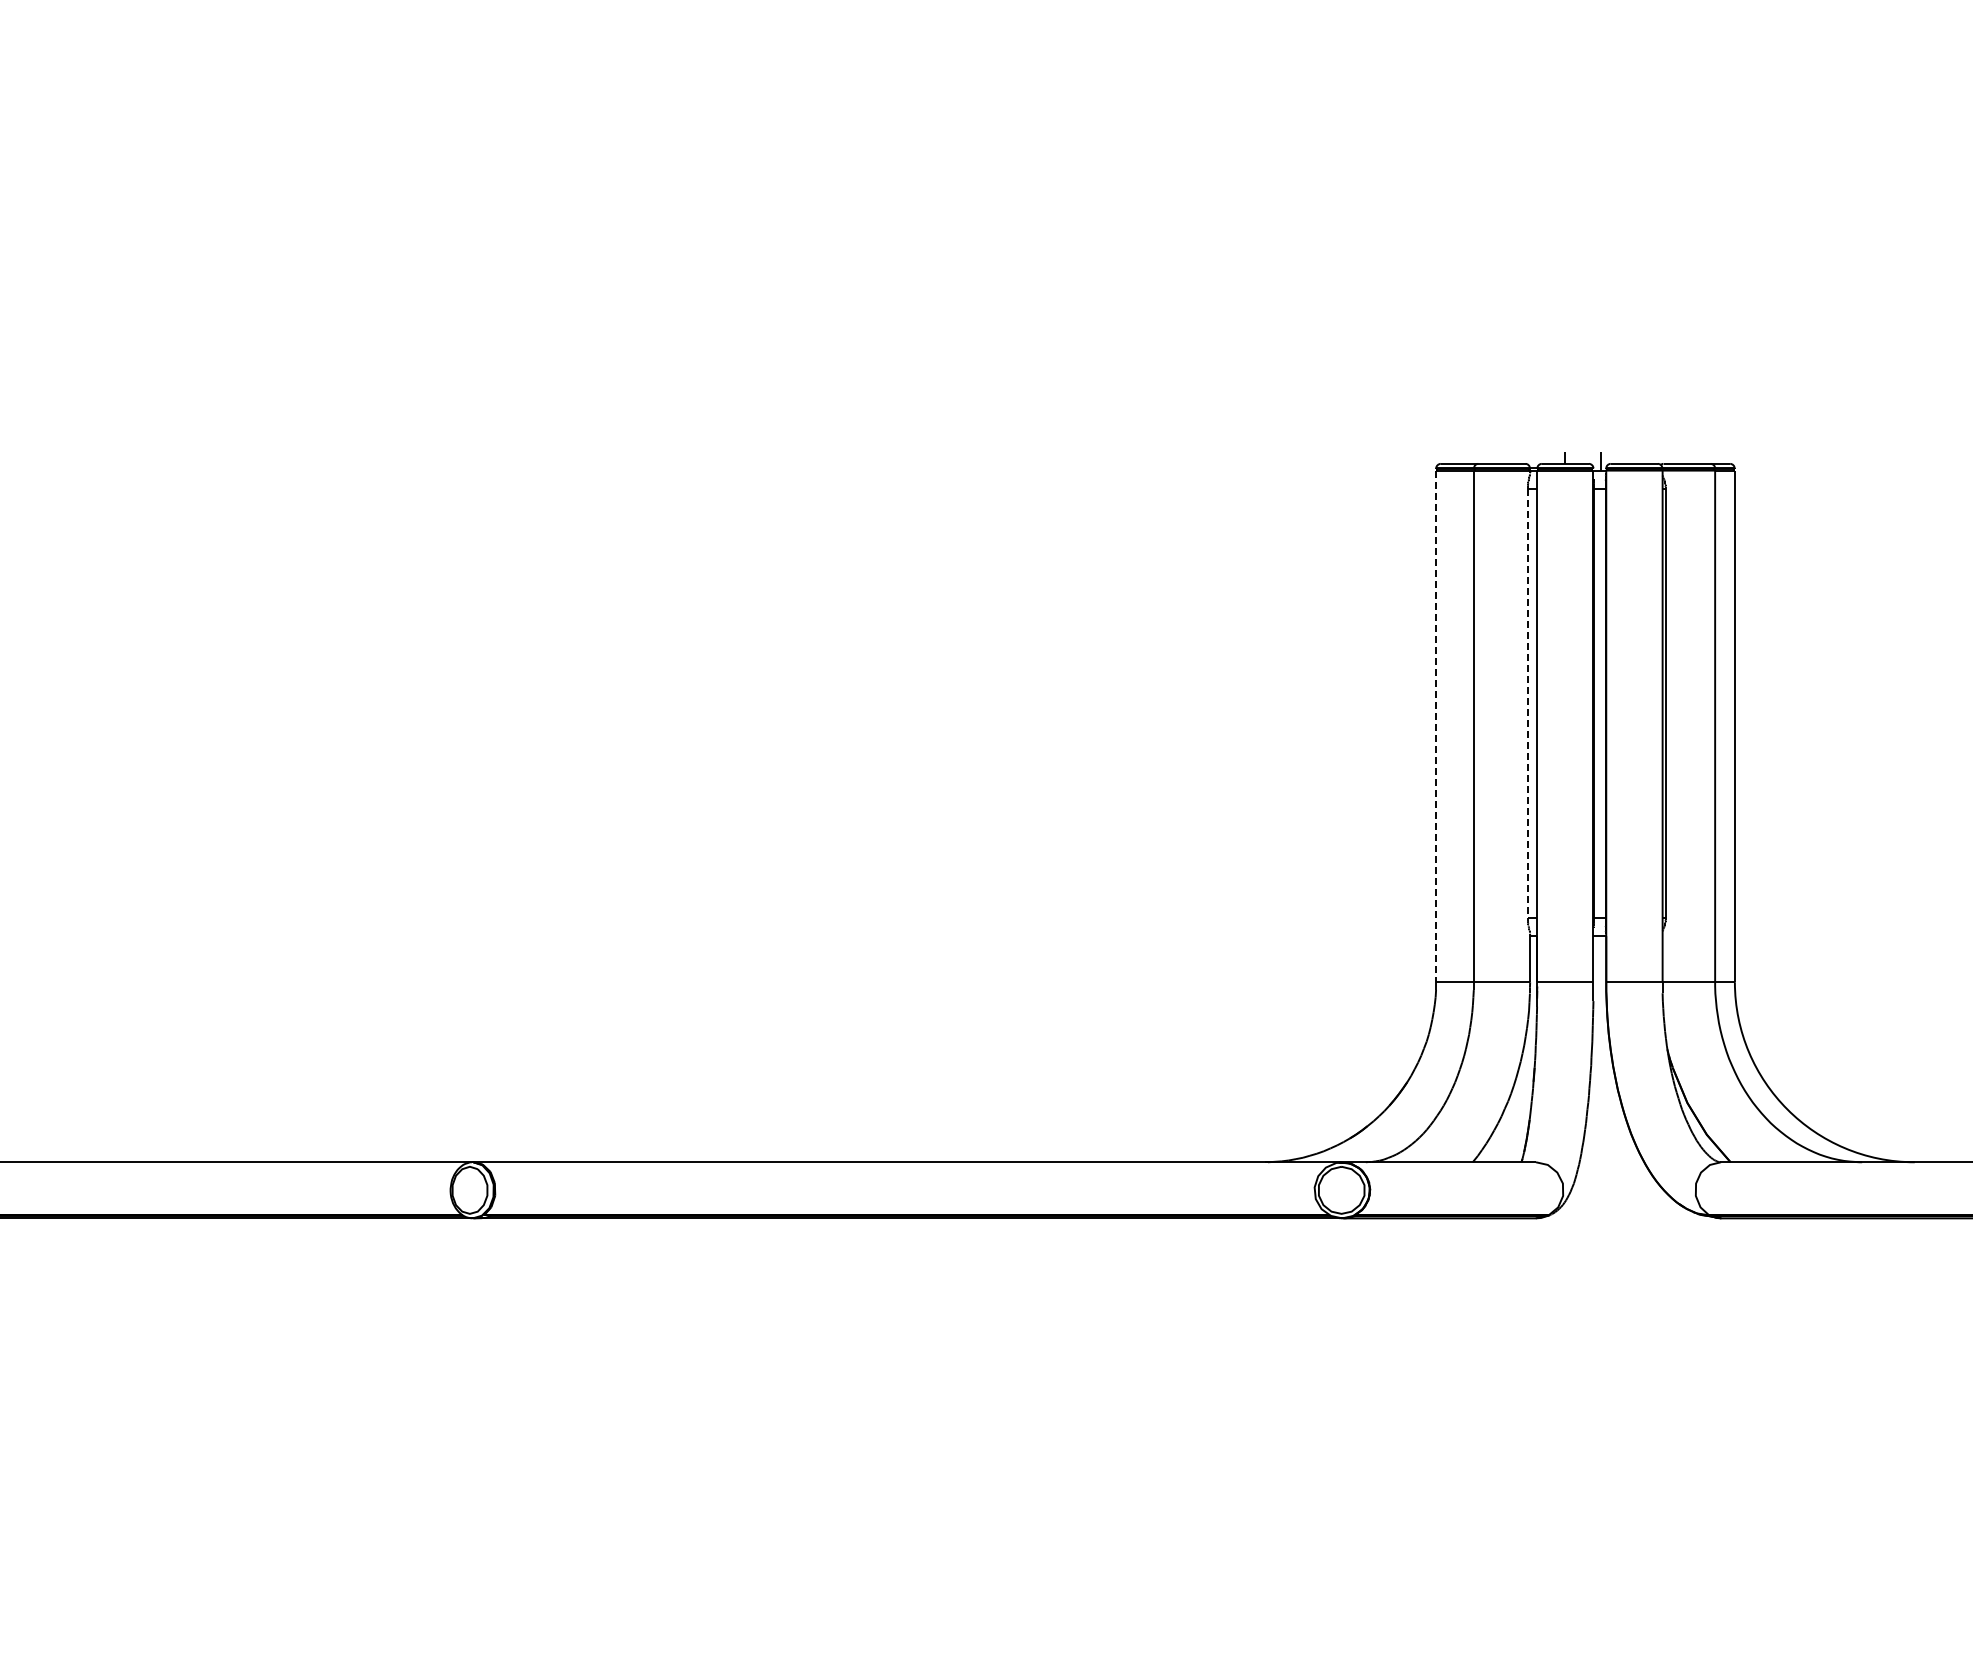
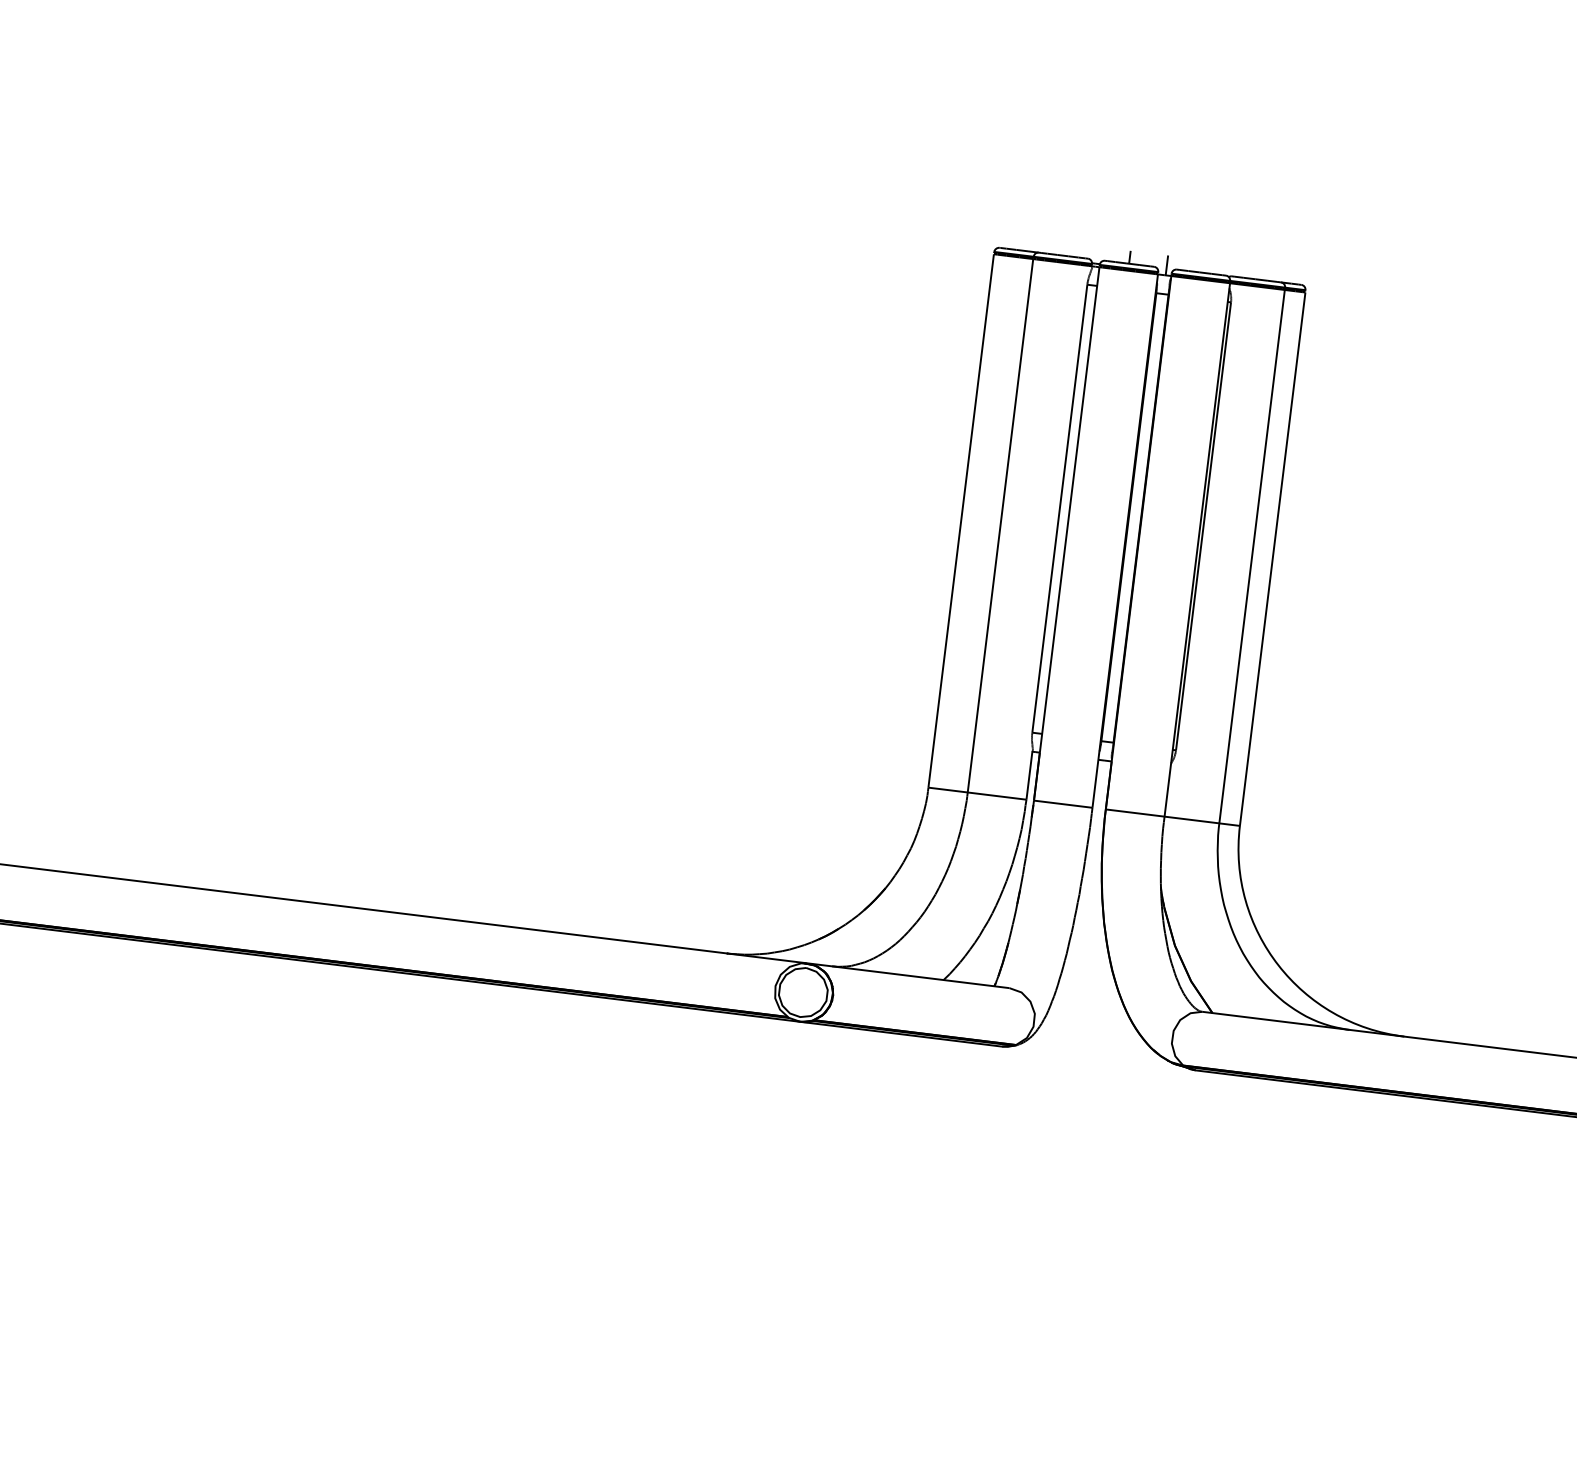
line: (1527, 703) -> (1059, 508), dashed -> solid
line: (1436, 726) -> (961, 521), dashed -> solid

